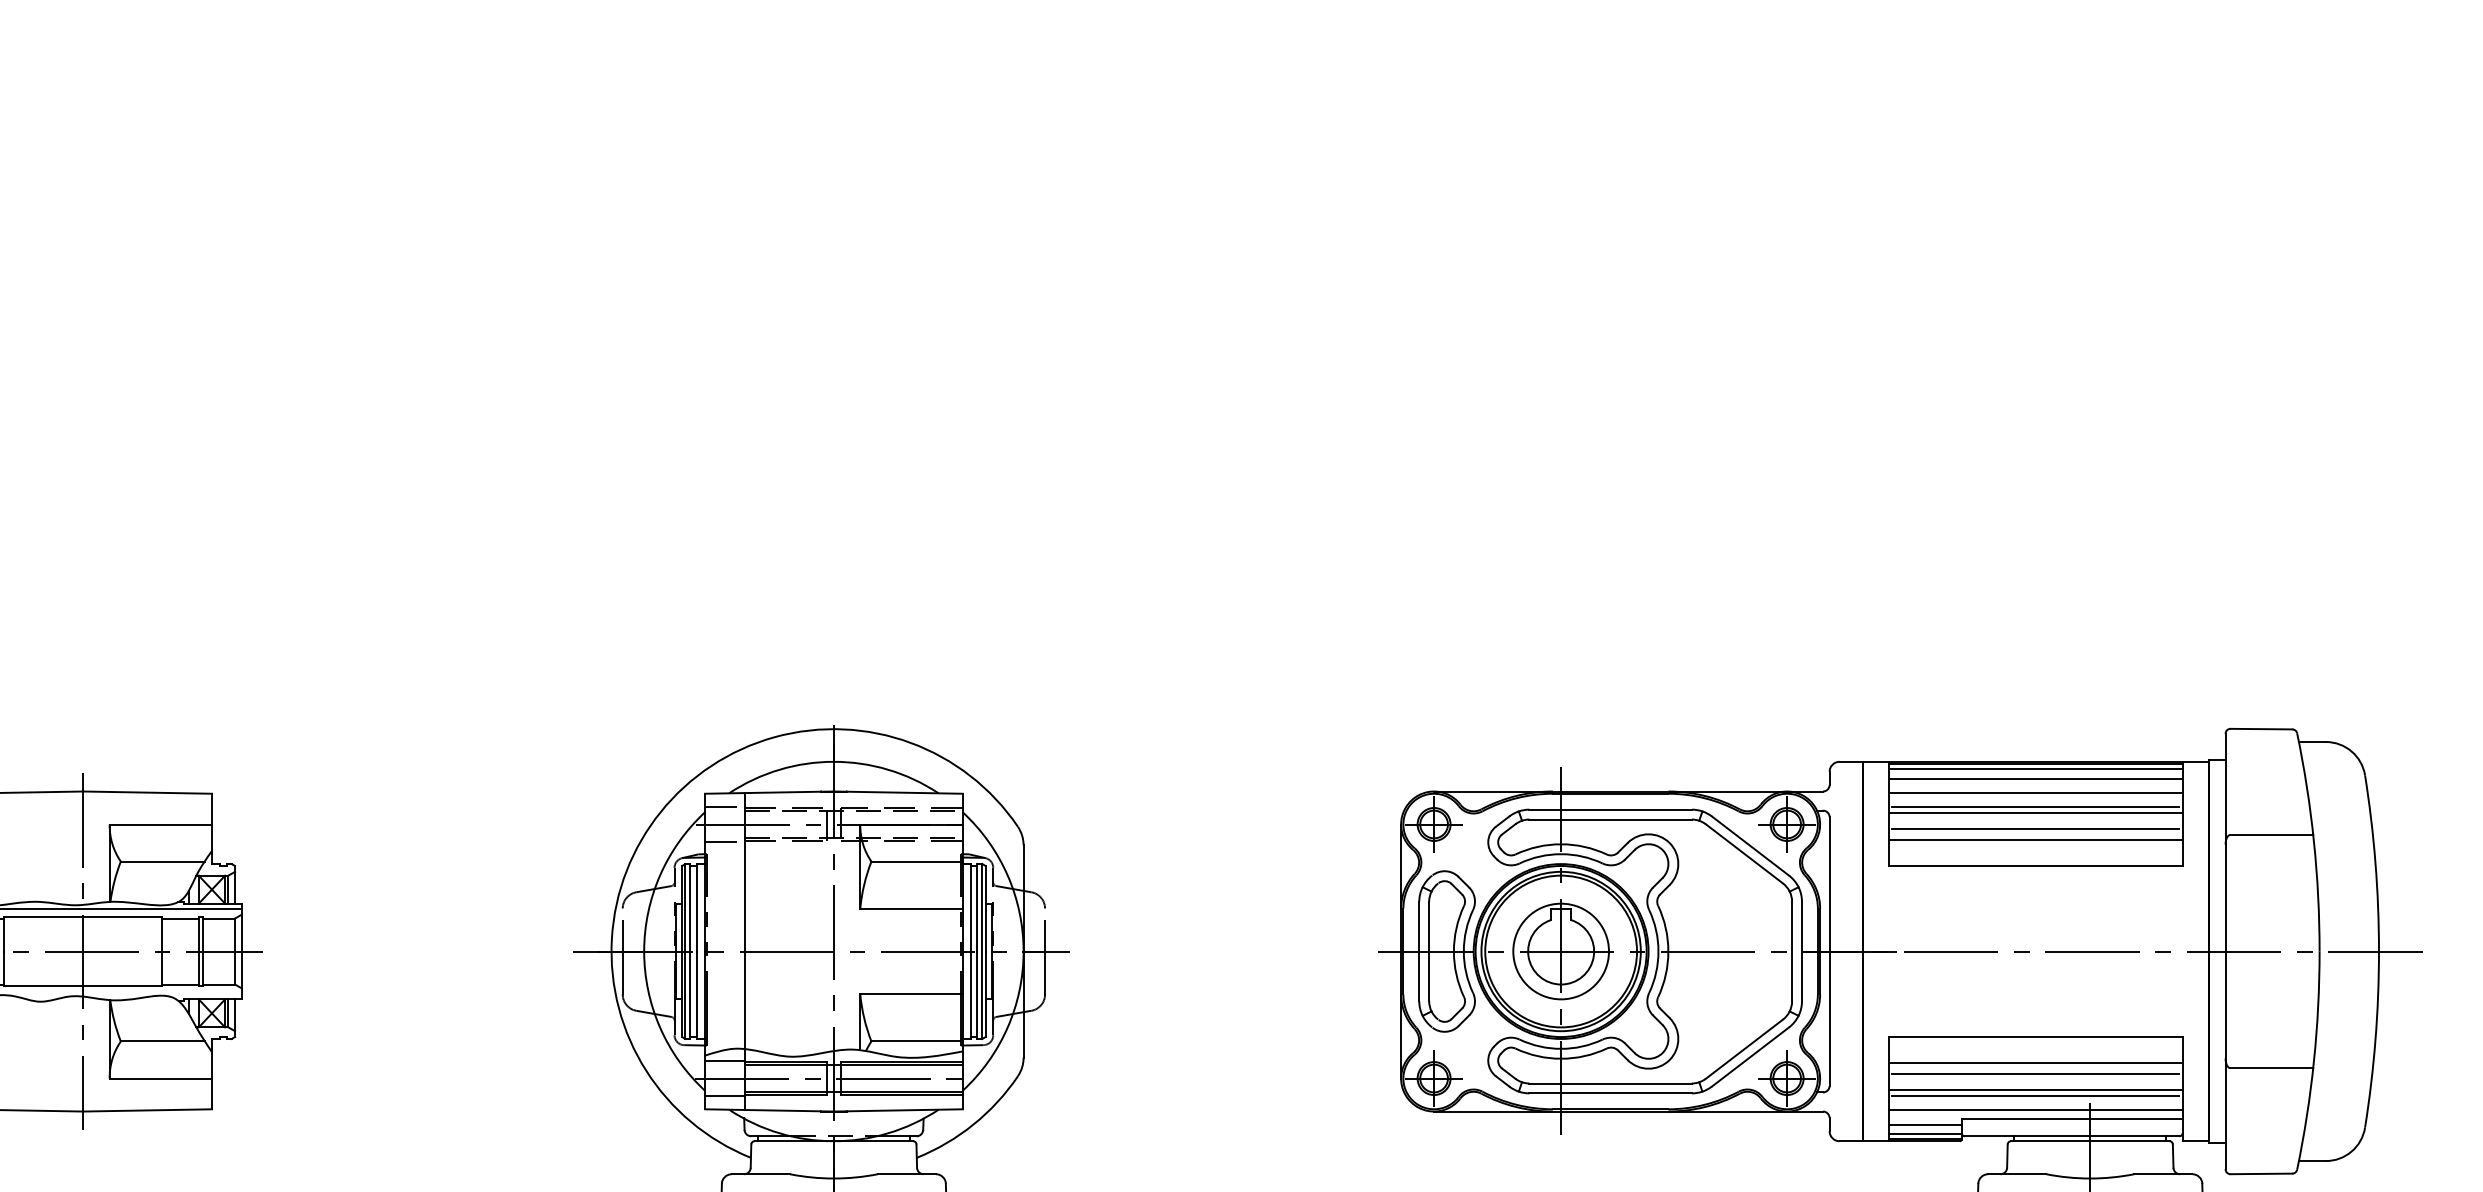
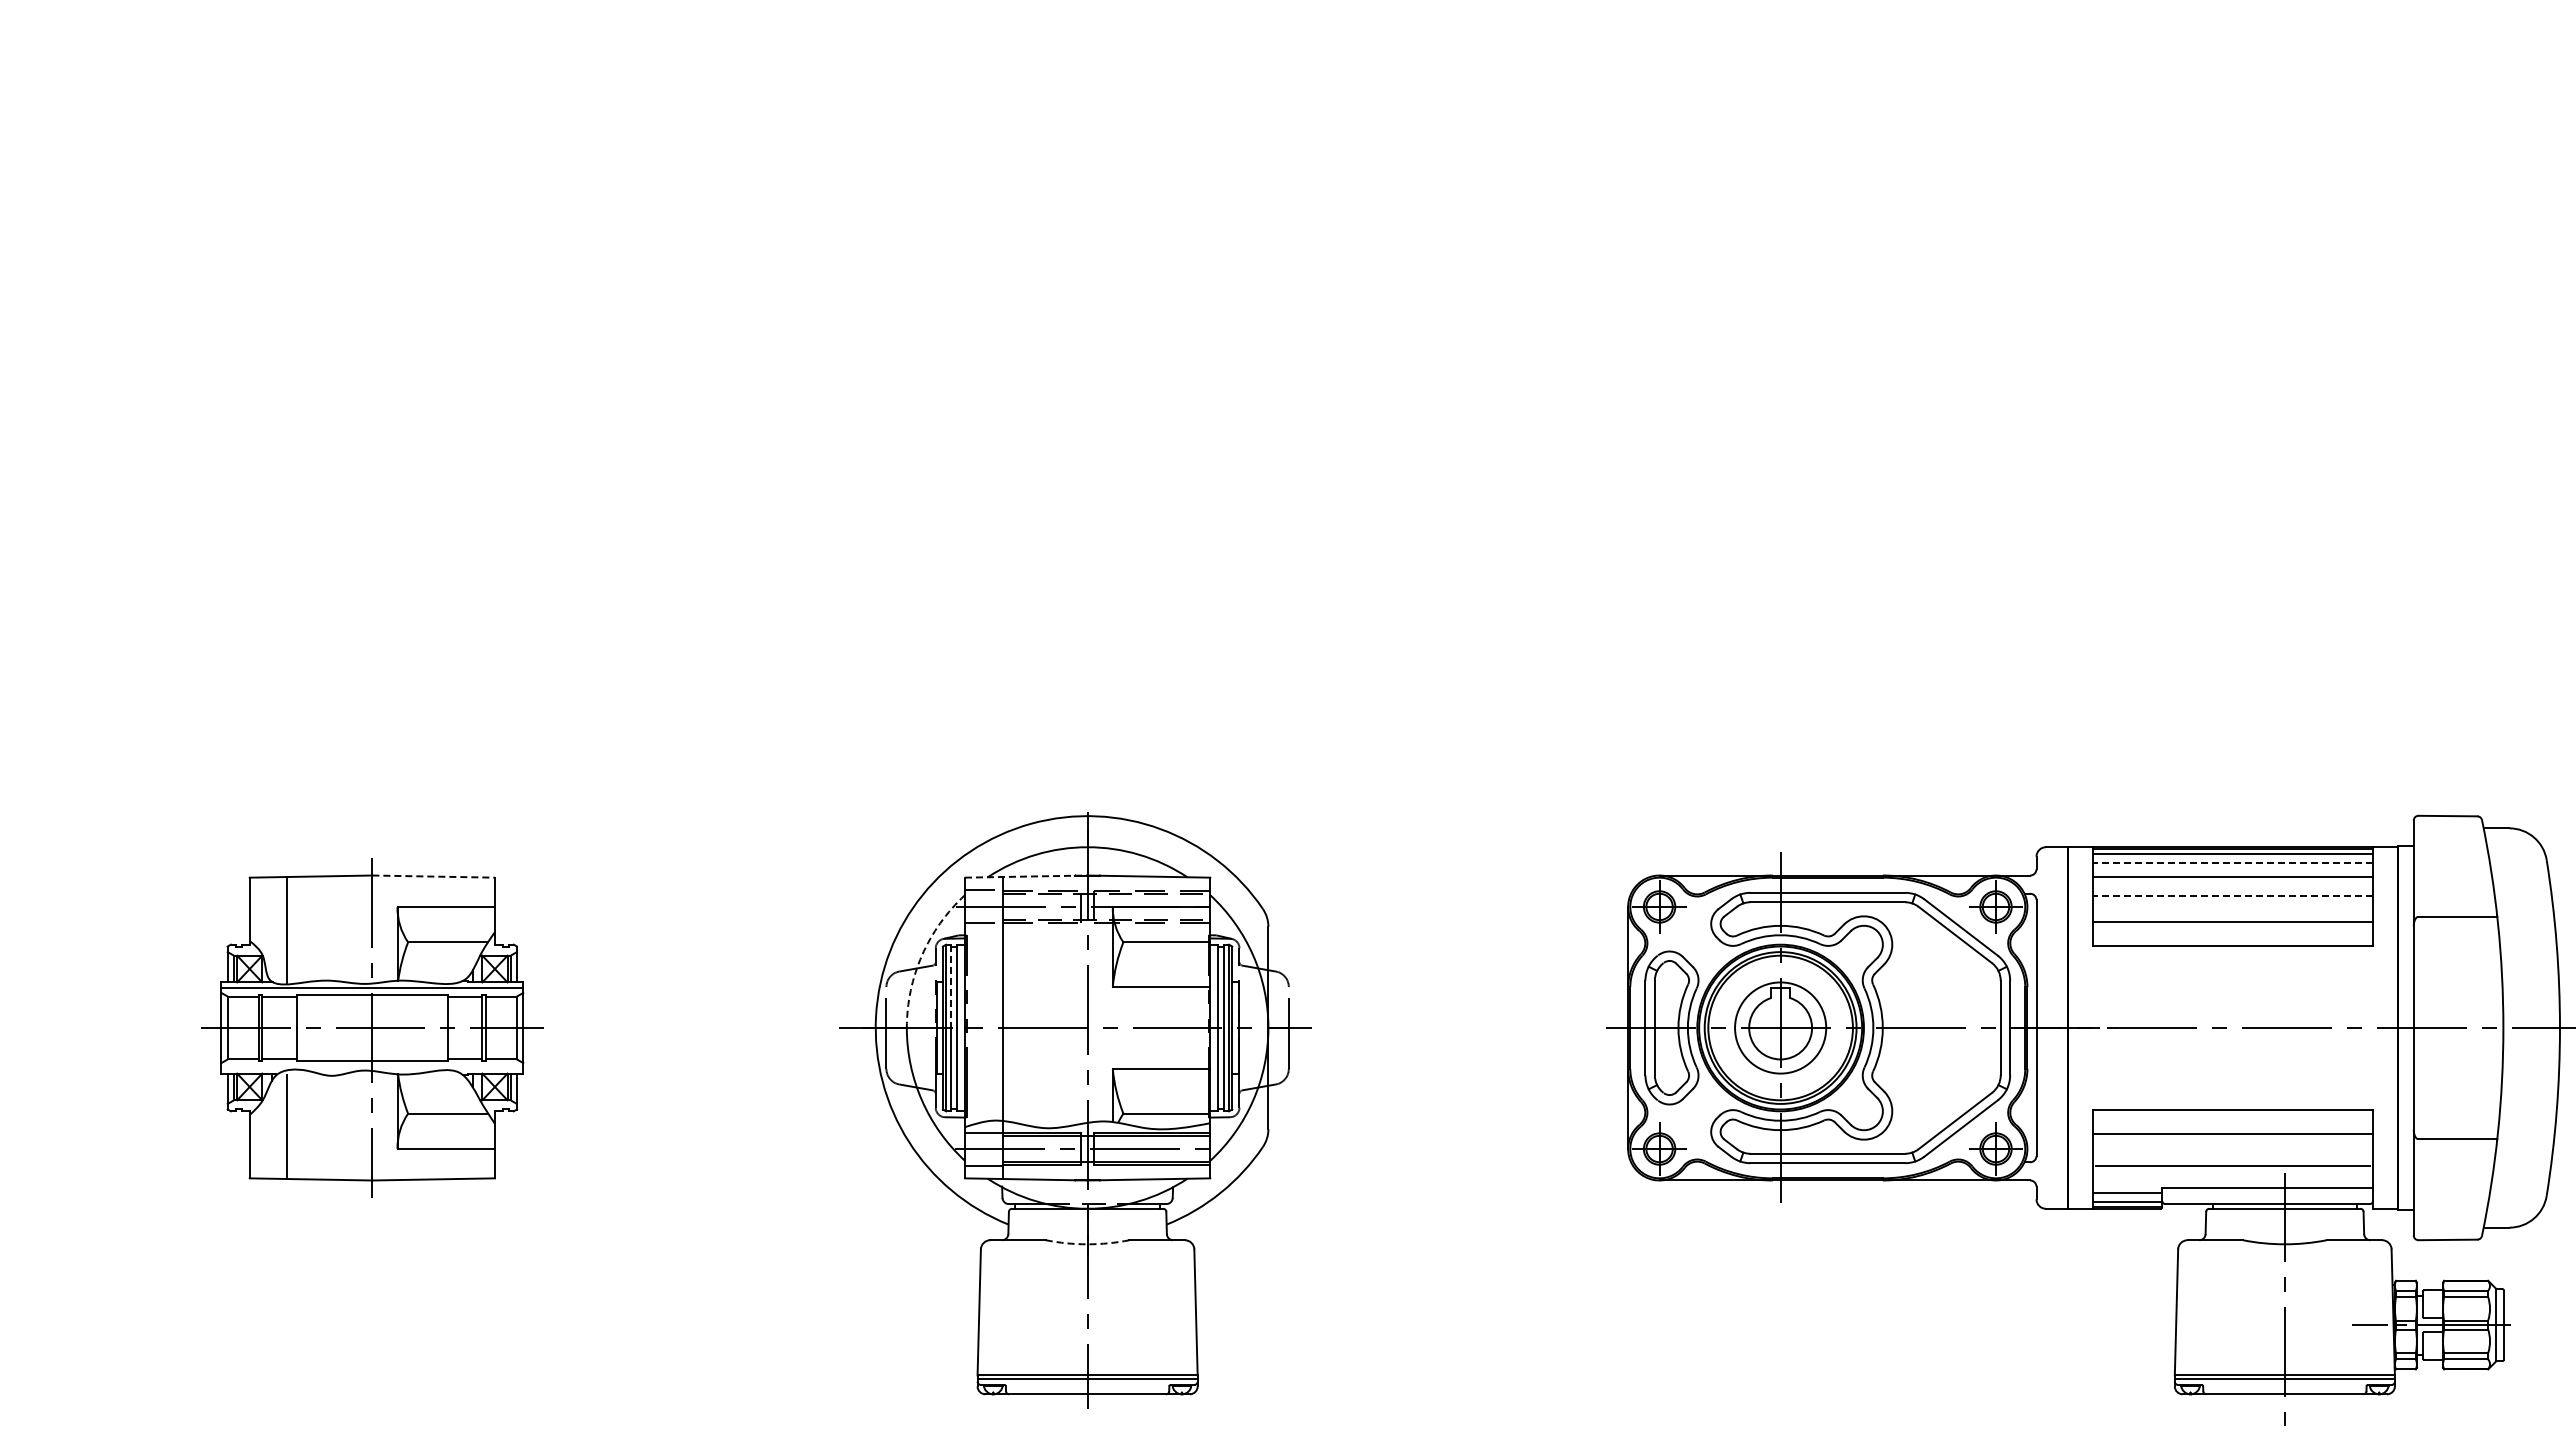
line: (2036, 778) -> (2233, 863), solid -> dashed
line: (148, 792) -> (434, 876), solid -> dashed
line: (769, 792) -> (1026, 876), solid -> dashed
line: (2035, 807) -> (2232, 890), removed
line: (2036, 813) -> (2233, 896), solid -> dashed
line: (2035, 829) -> (2232, 911), removed
arc: (660, 875) -> (922, 955), solid -> dashed
line: (689, 907) -> (950, 986), solid -> dashed
line: (2035, 1073) -> (2232, 1144), removed
line: (2035, 1089) -> (2232, 1159), removed
line: (2035, 1109) -> (2232, 1178), removed
arc: (833, 1178) -> (1087, 1244), solid -> dashed

